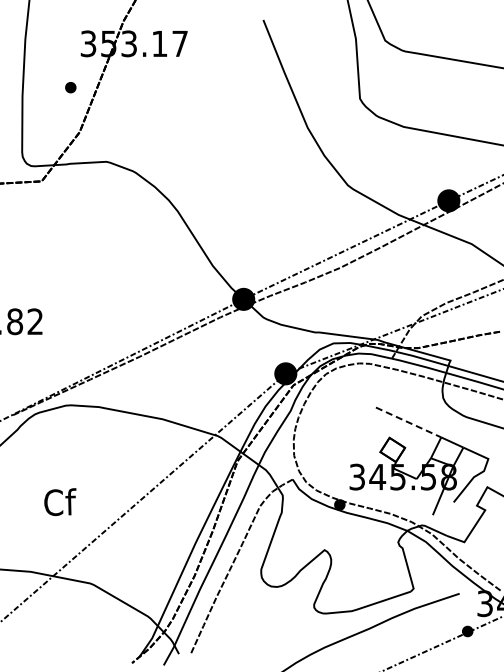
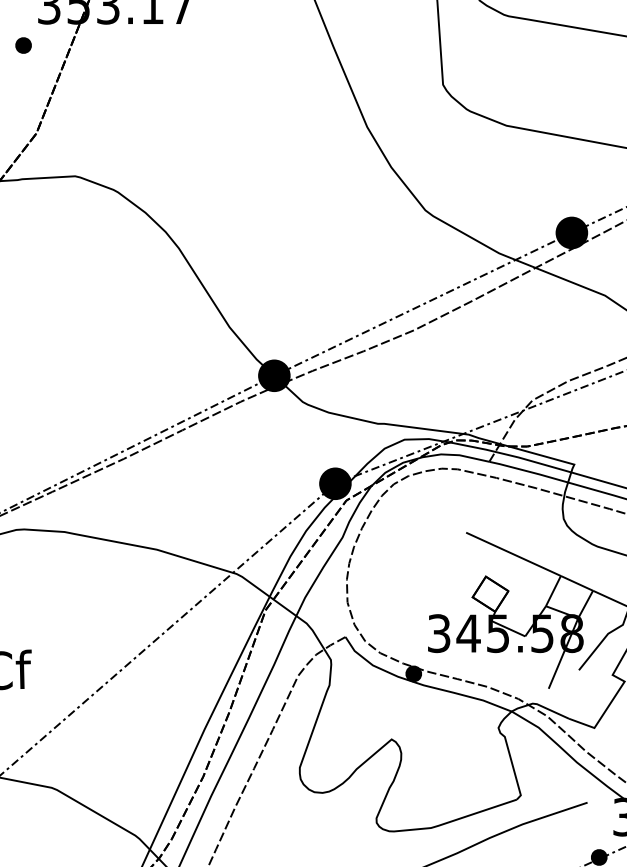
part: (70, 87) -> (23, 45), moved
line: (408, 422) -> (513, 554), dashed -> solid

